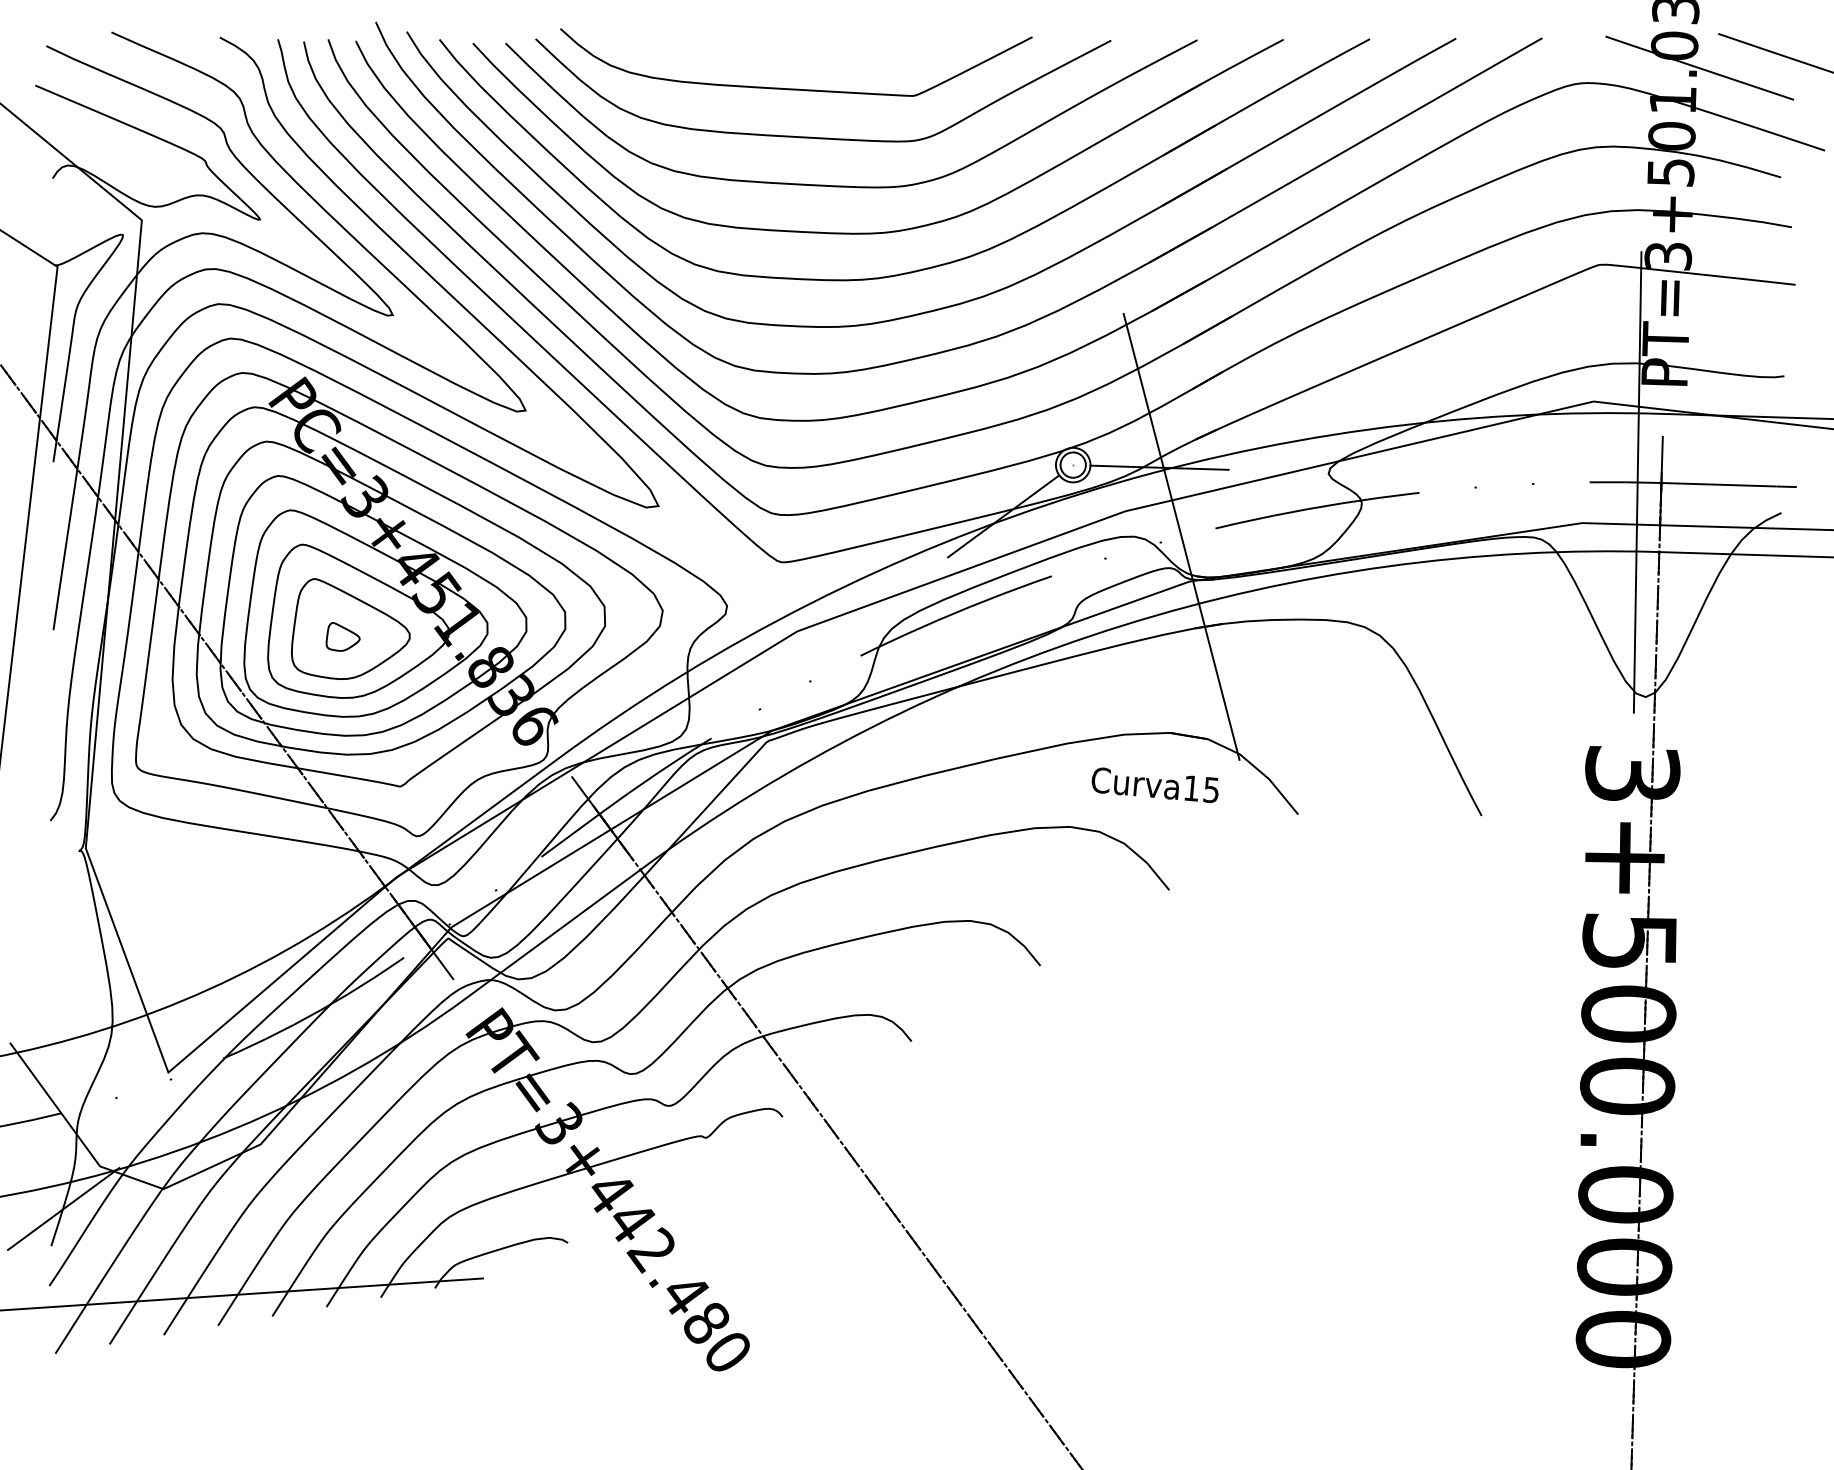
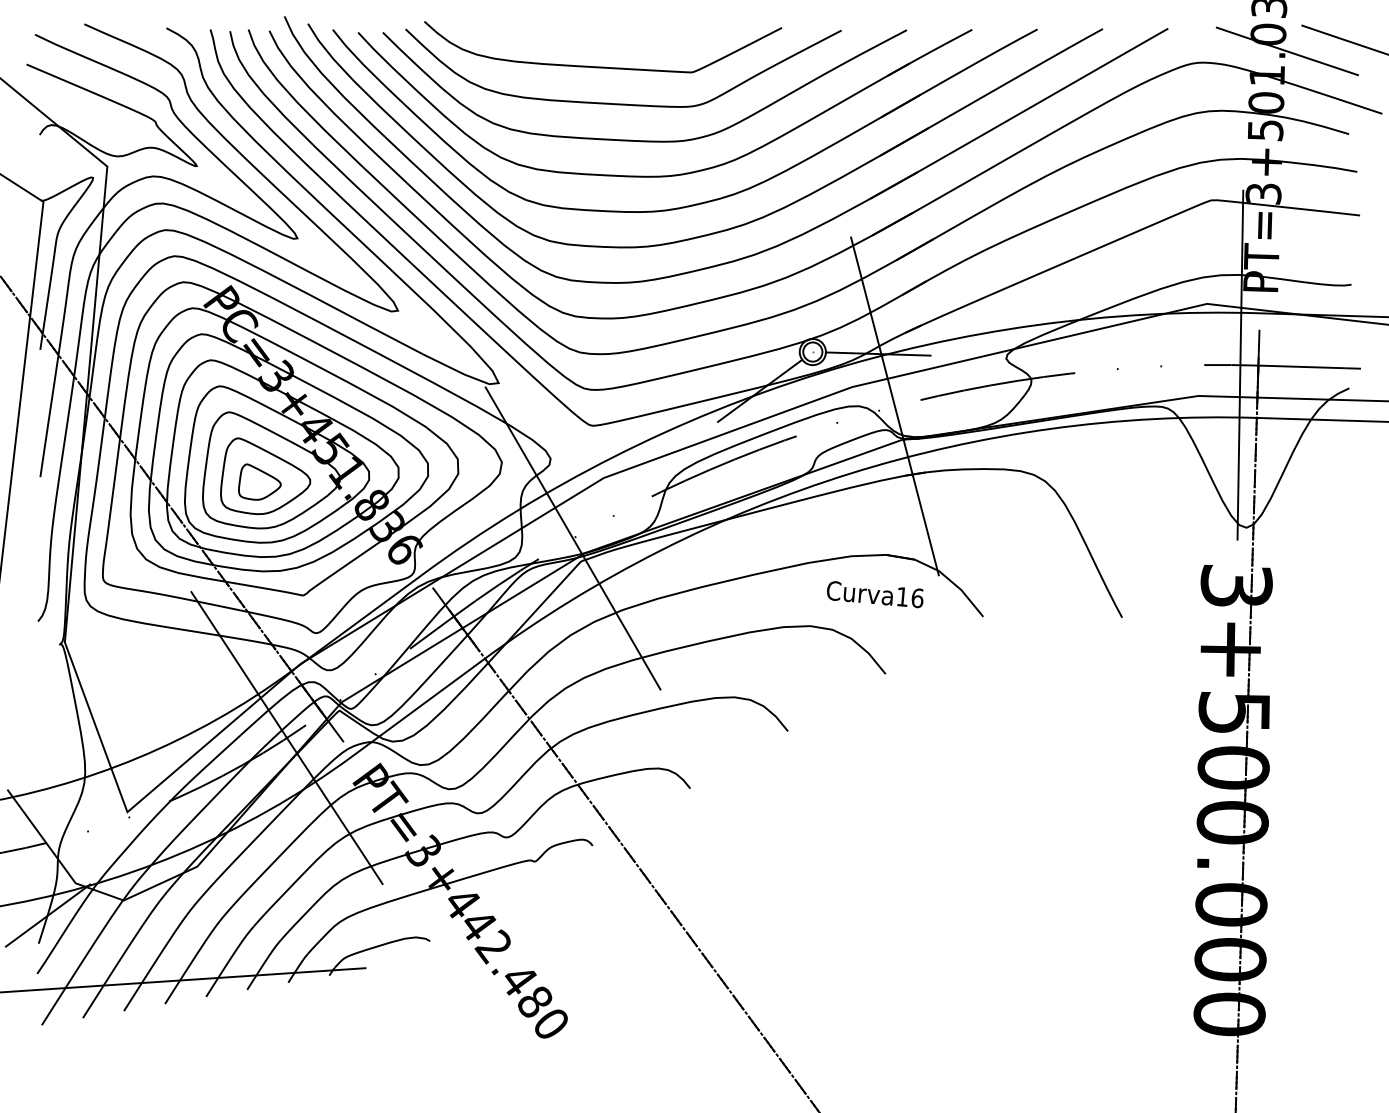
part: (342, 636) -> (259, 481), size x1.67
line: (756, 710) -> (572, 537), added
text: (1211, 790) -> (917, 598), Curva15 -> Curva16
line: (378, 974) -> (286, 737), added

